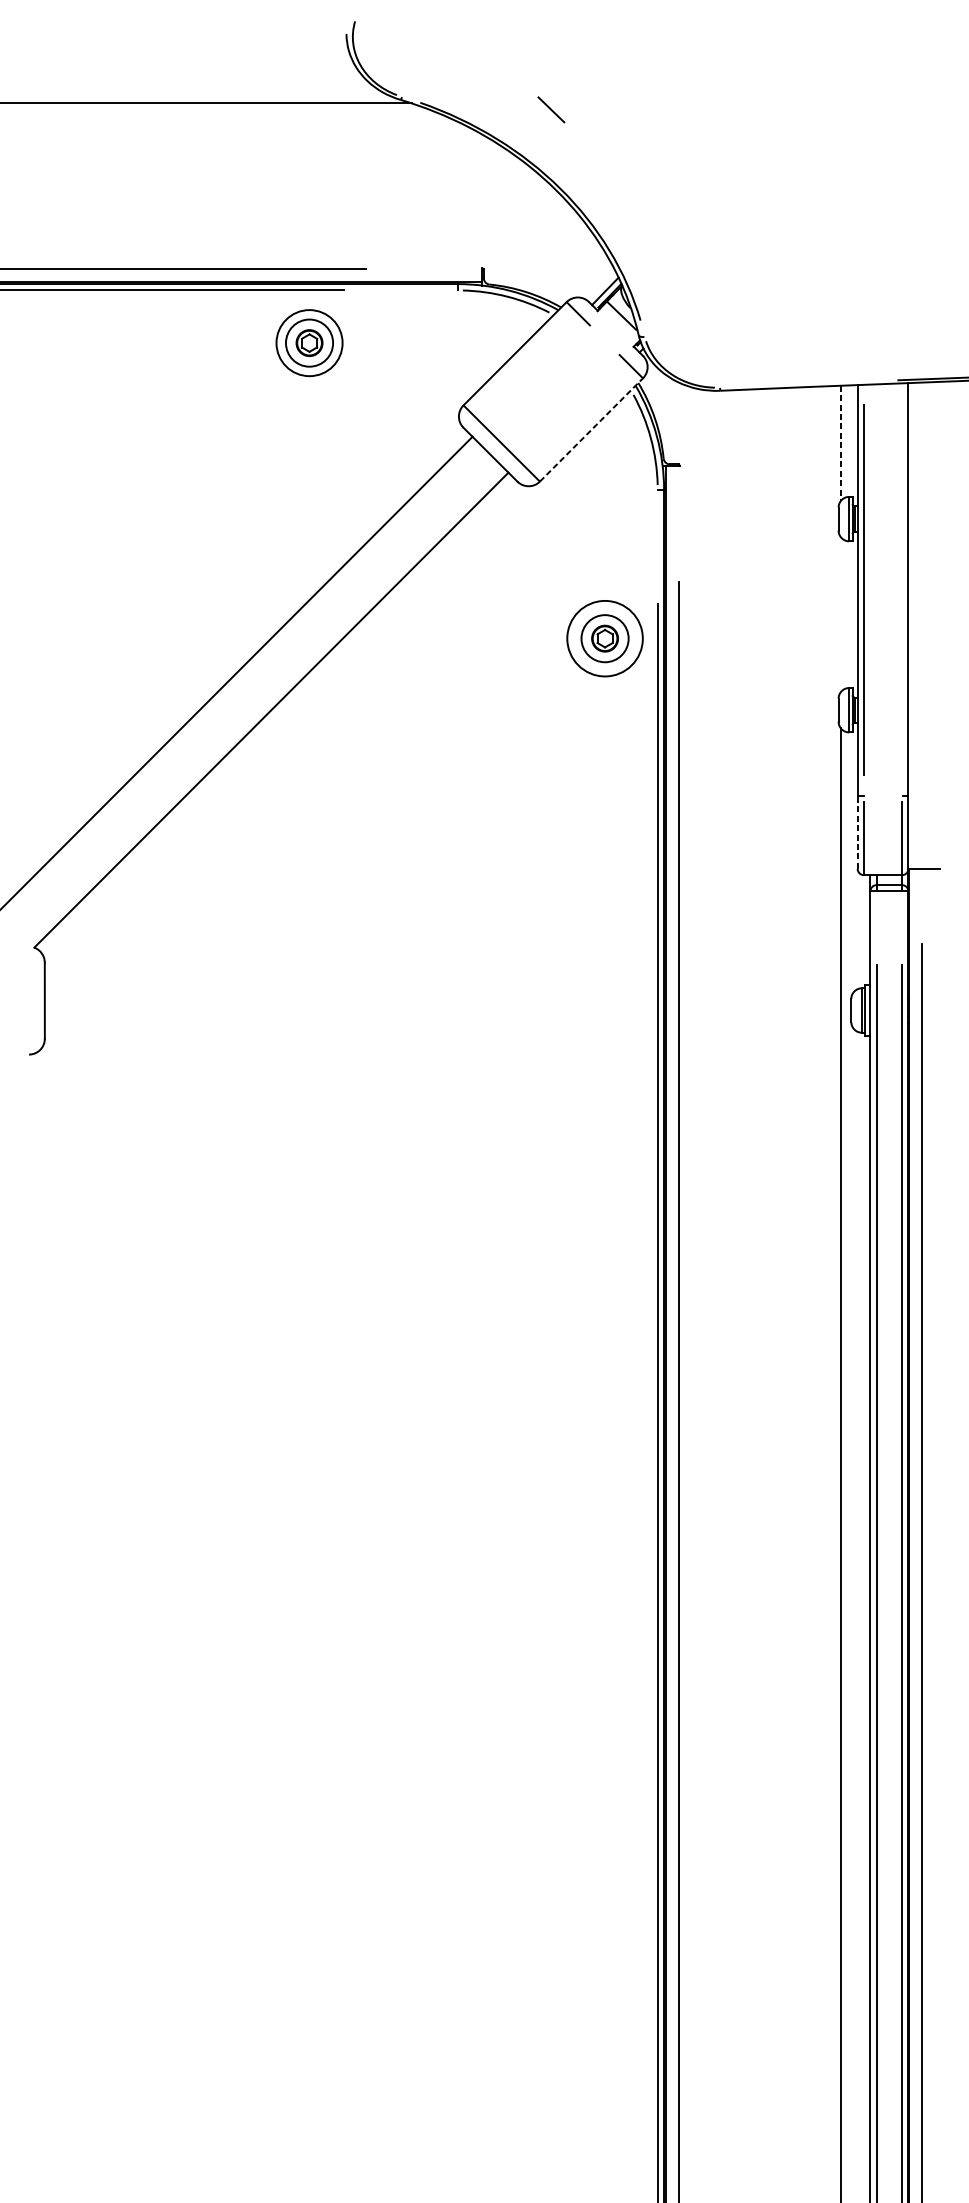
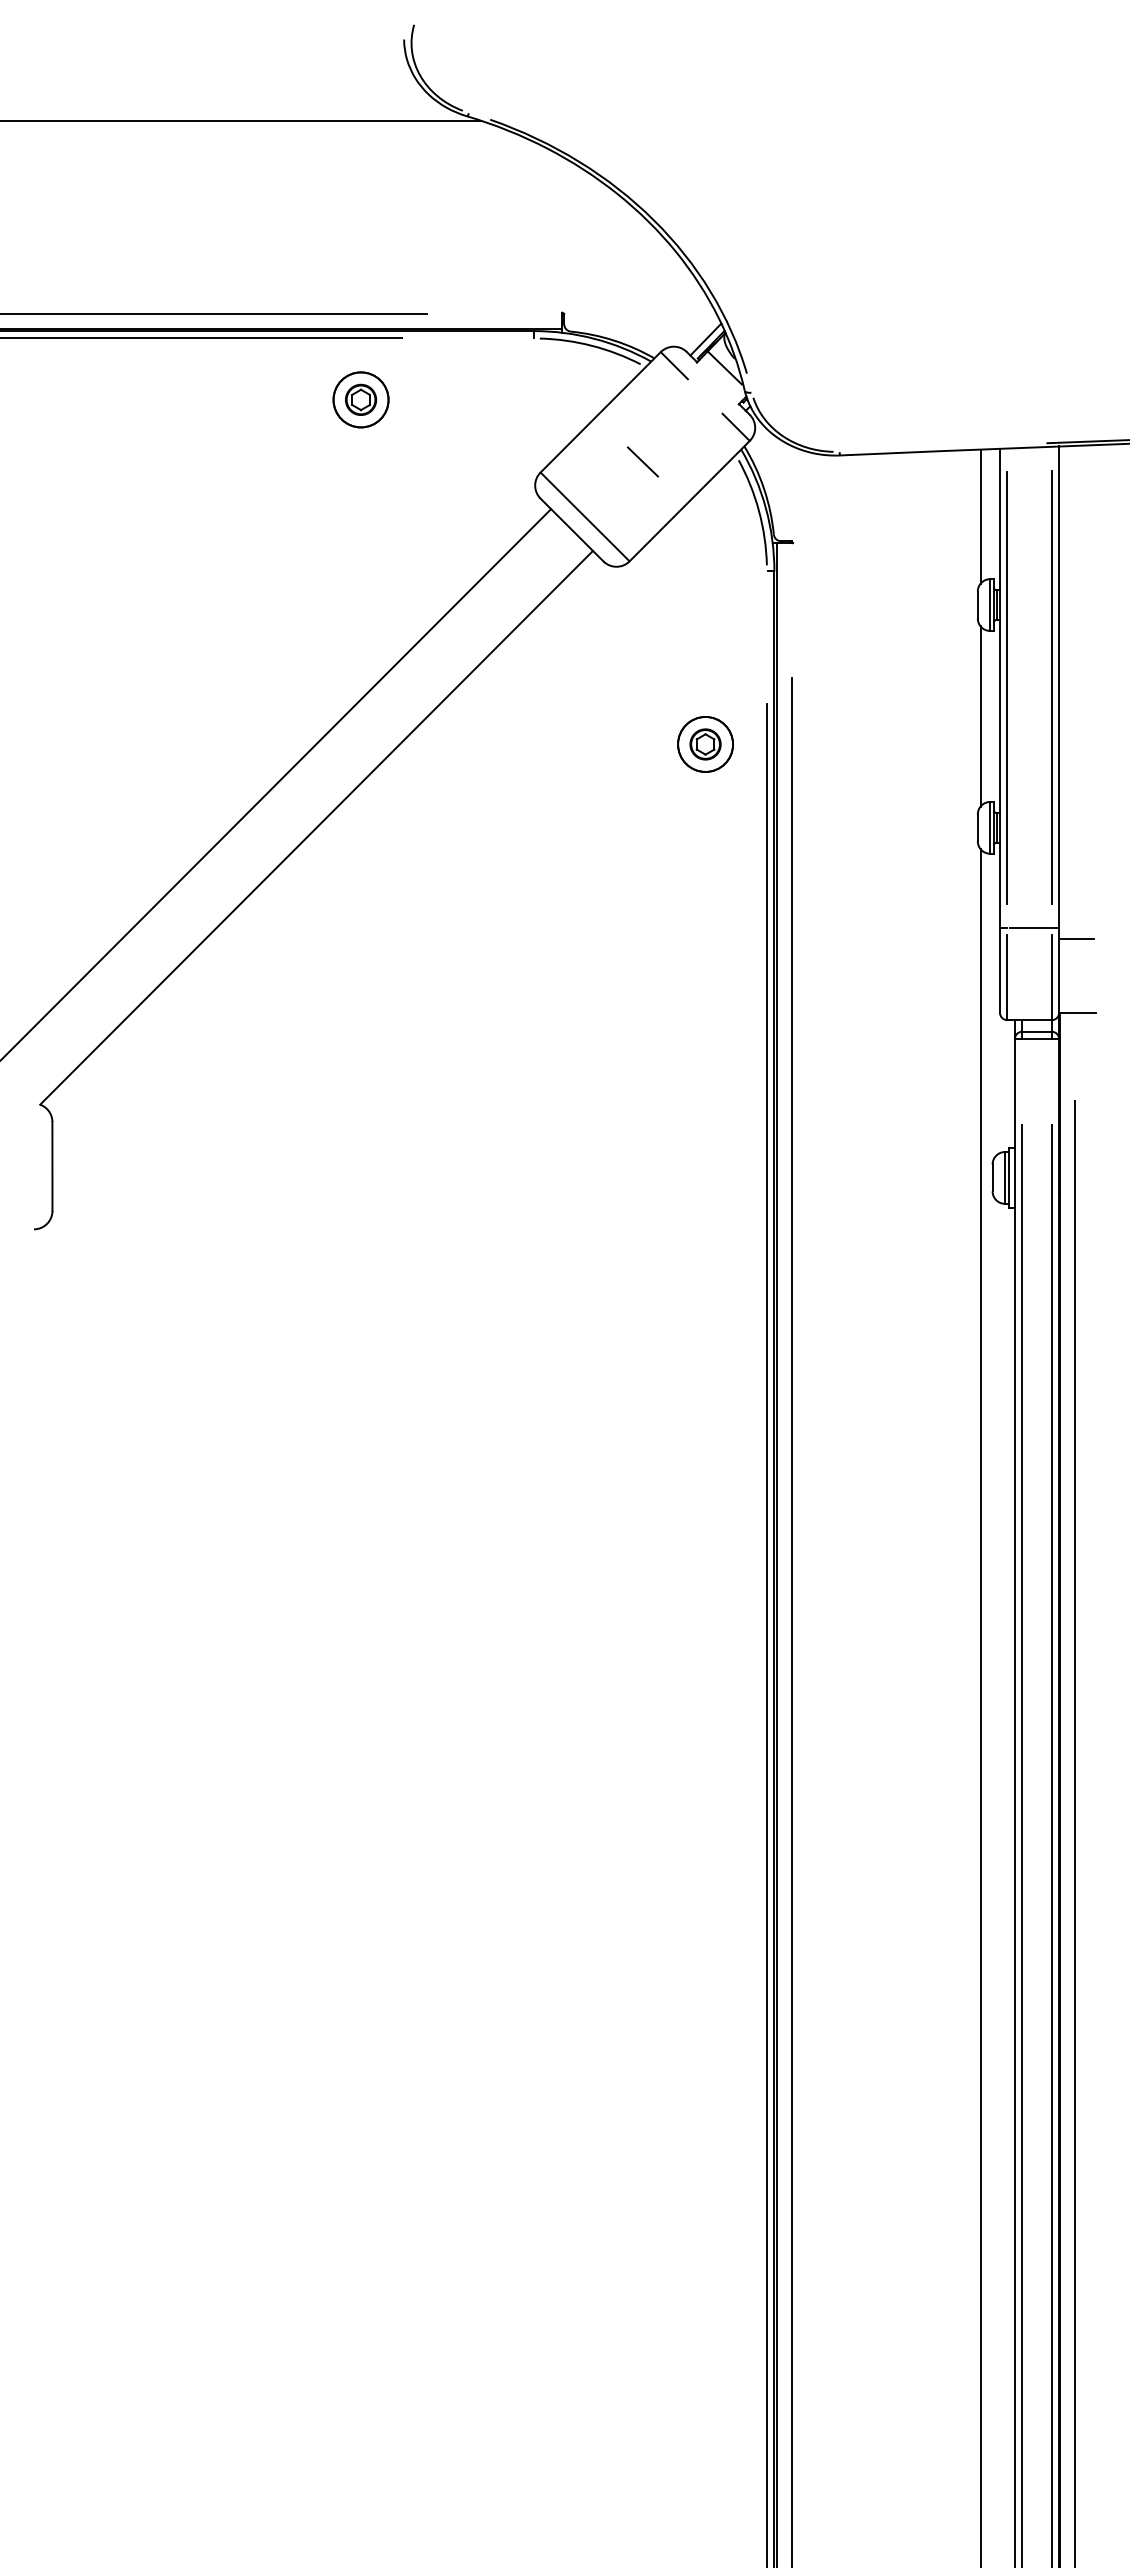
line: (550, 109) -> (642, 461), moved
circle: (309, 342) -> (360, 399), size x0.71
line: (592, 429) -> (690, 500), dashed -> solid
line: (840, 443) -> (980, 517), dashed -> solid
line: (901, 588) -> (1051, 686), added
line: (840, 614) -> (980, 716), added
circle: (605, 637) -> (705, 743), size x0.62
line: (882, 795) -> (1029, 927), added
line: (924, 805) -> (1077, 938), added
line: (858, 832) -> (1000, 970), dashed -> solid

